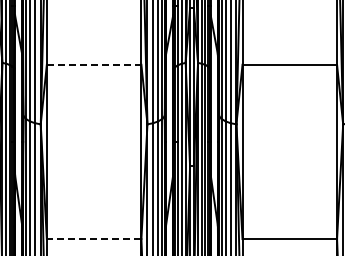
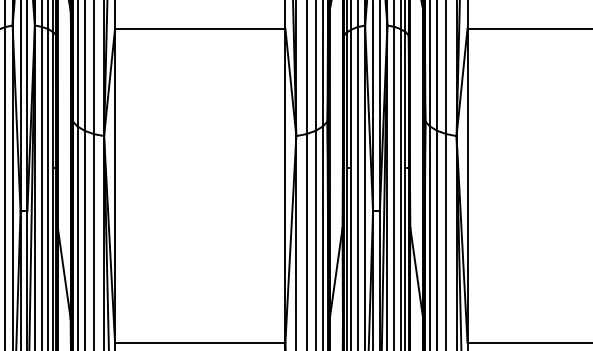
line: (94, 64) -> (200, 28), dashed -> solid
line: (93, 239) -> (199, 343), dashed -> solid

